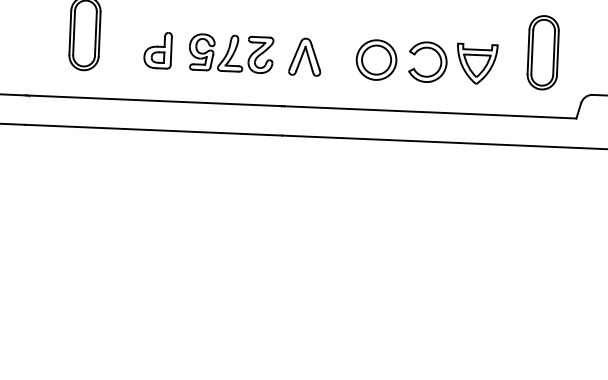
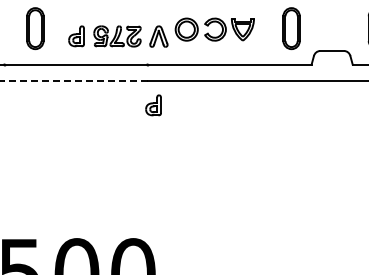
part: (419, 52) -> (210, 24), moved
line: (154, 129) -> (76, 80), solid -> dashed
part: (290, 179) -> (153, 105), added

